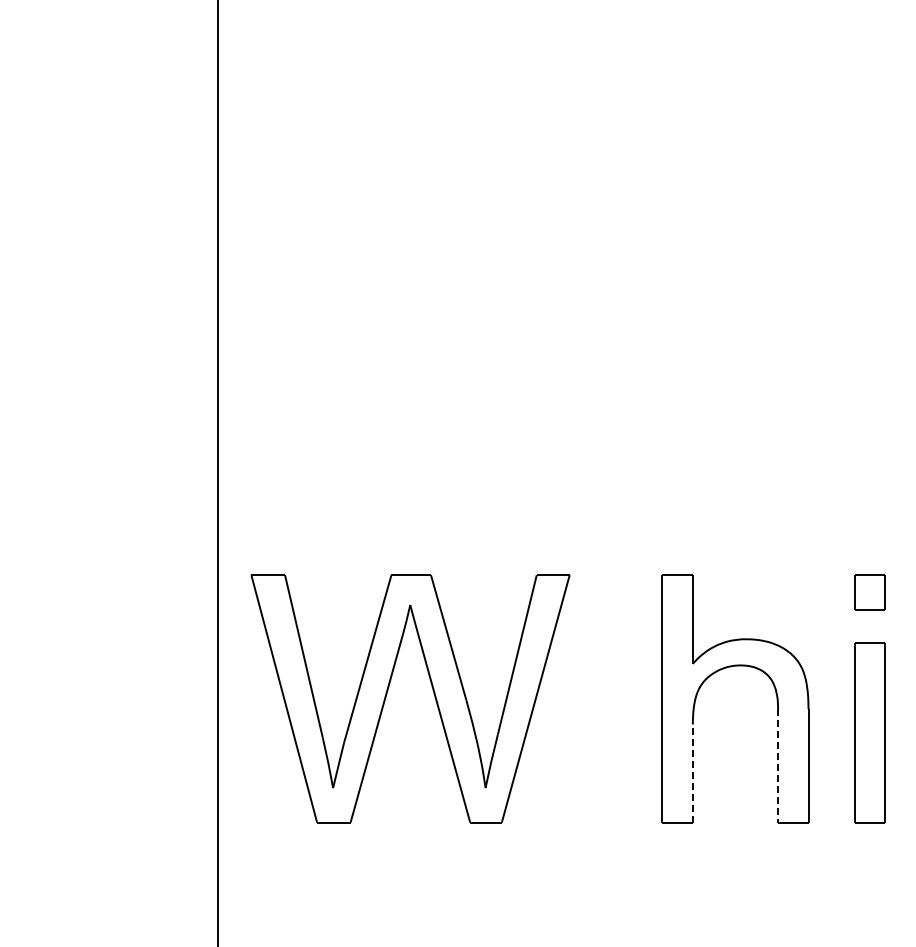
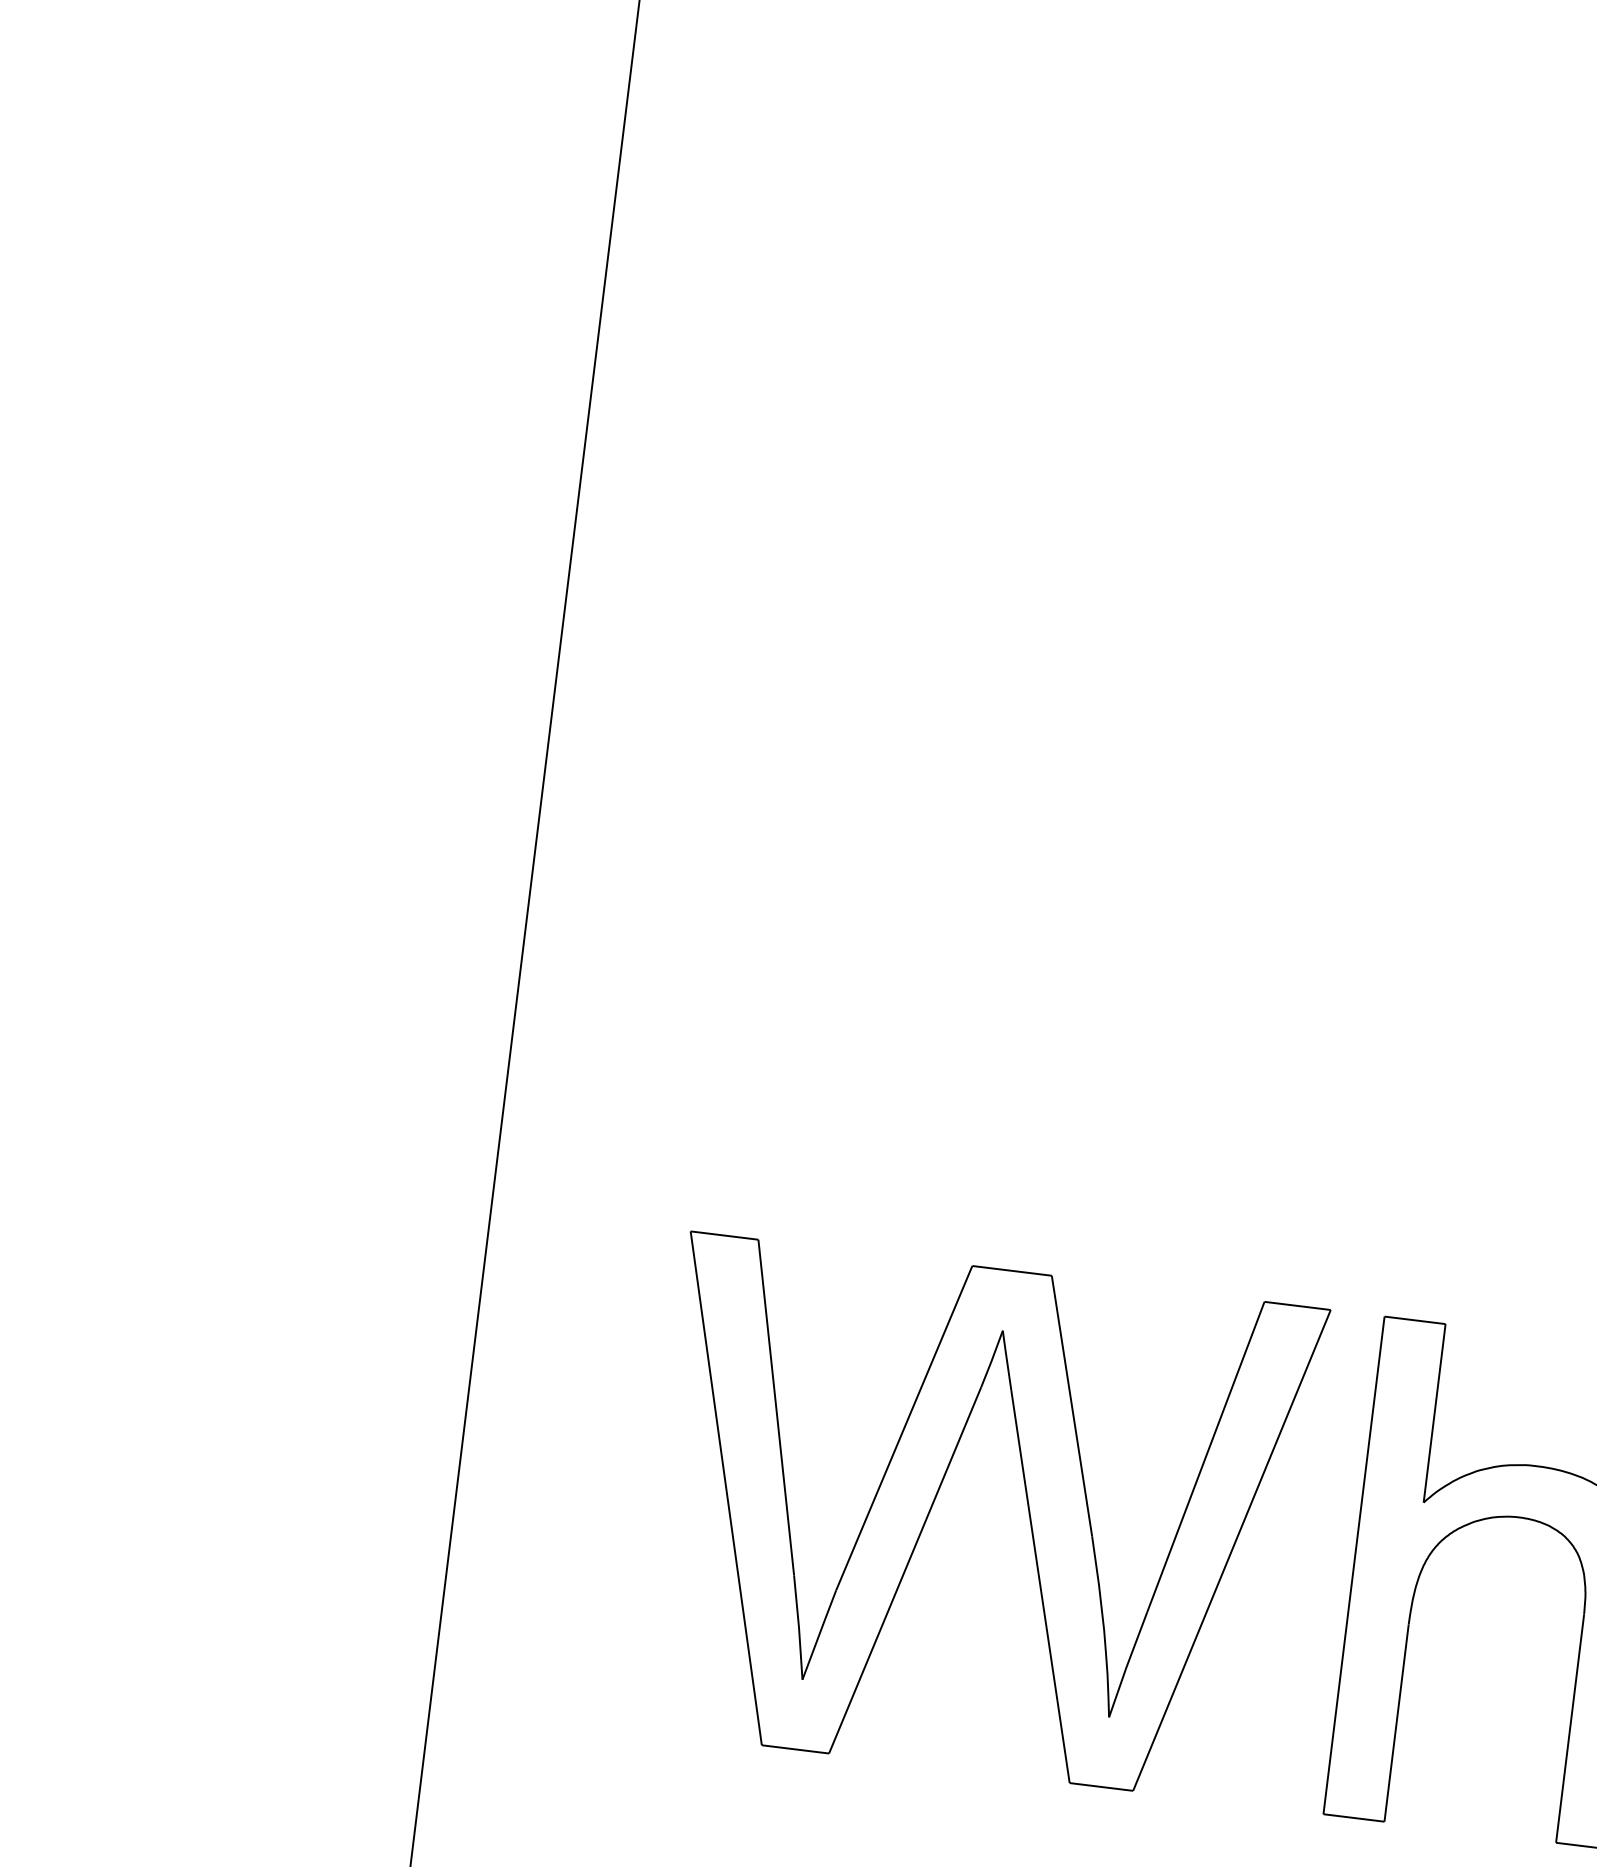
part: (387, 694) -> (934, 1505), moved
line: (778, 765) -> (1570, 1727), dashed -> solid
line: (692, 773) -> (1395, 1722), dashed -> solid

